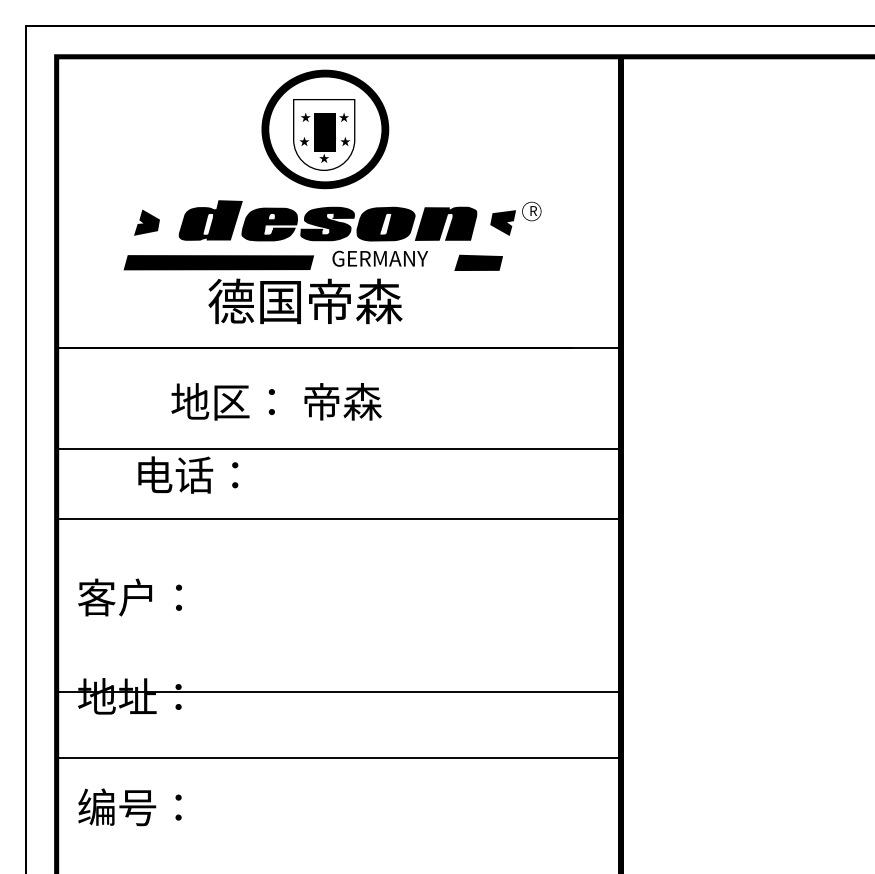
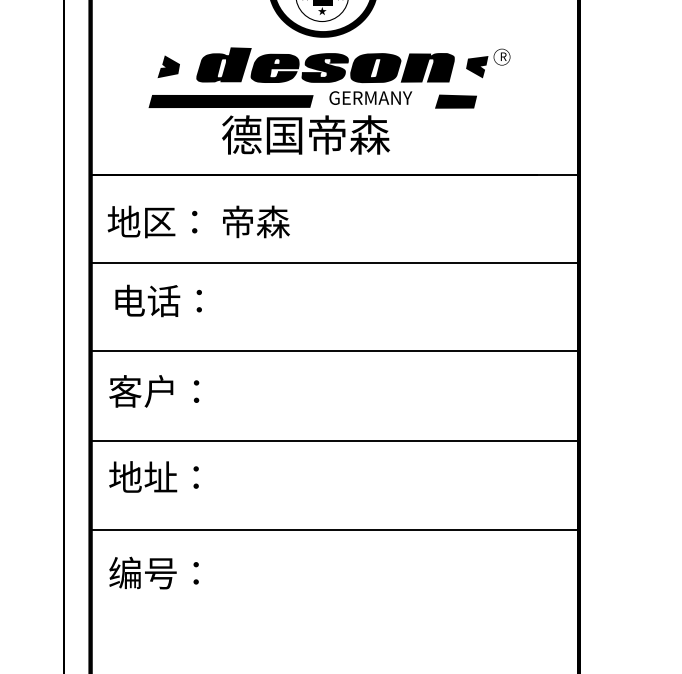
text: (276, 401) -> (198, 221), moved
text: (188, 474) -> (158, 300), moved
line: (340, 519) -> (336, 350), moved
line: (338, 692) -> (334, 440), moved

